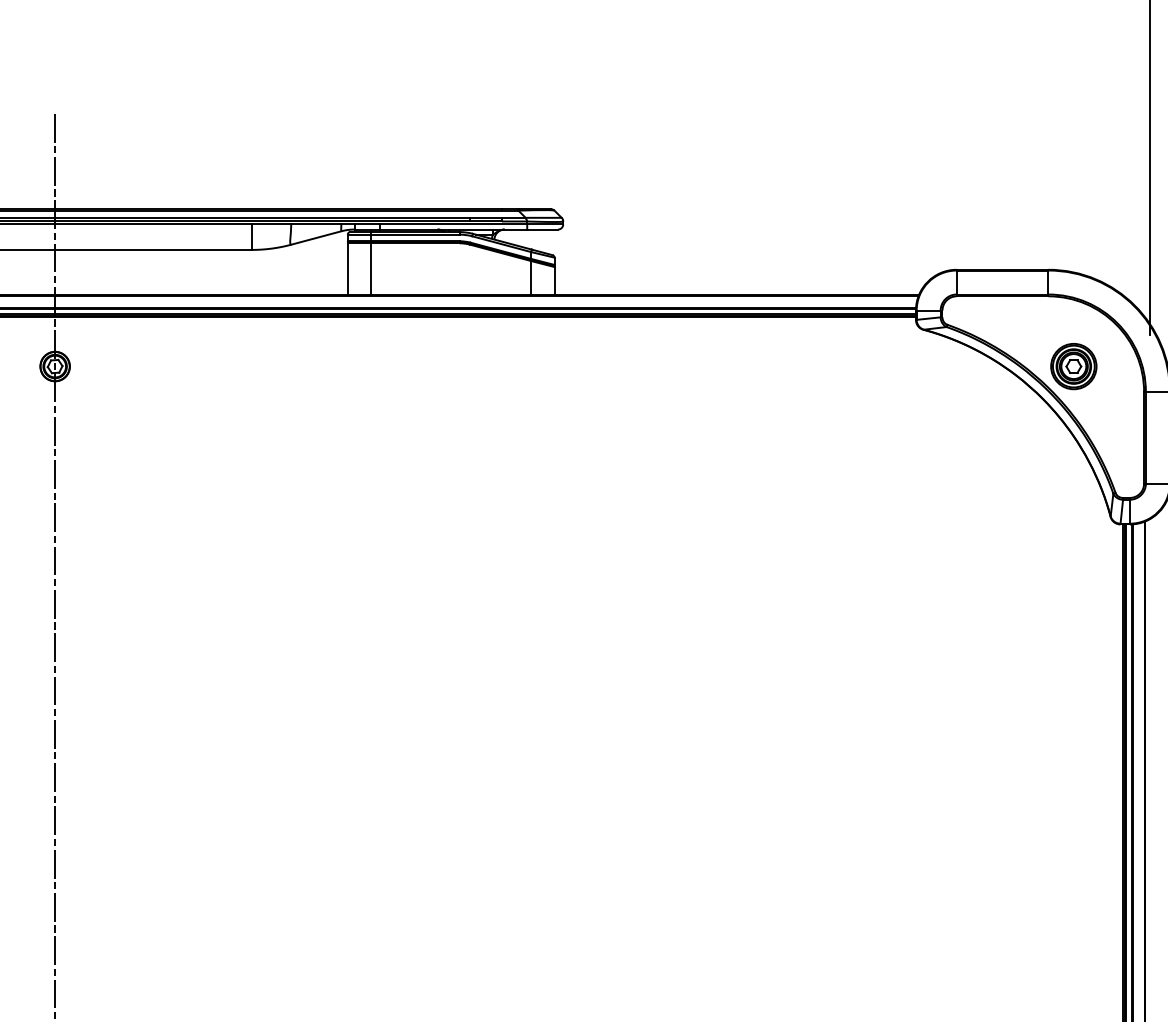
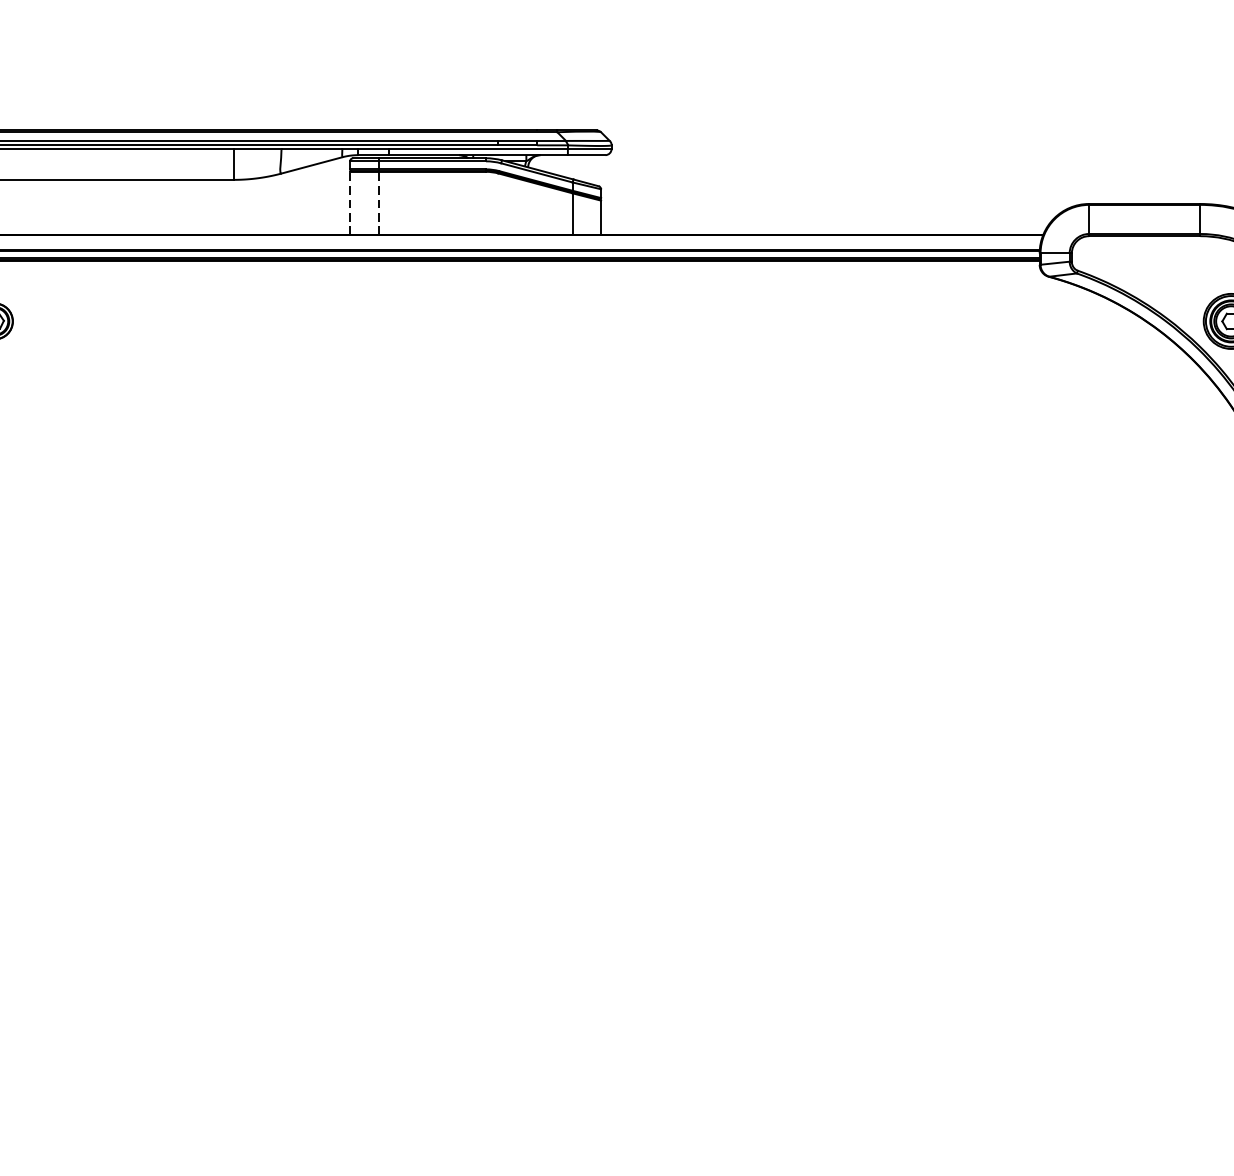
line: (347, 269) -> (349, 203), solid -> dashed
line: (371, 269) -> (378, 203), solid -> dashed

